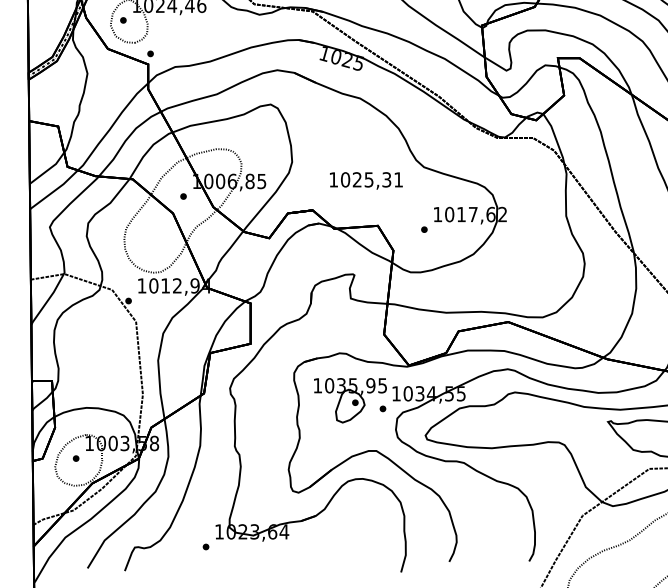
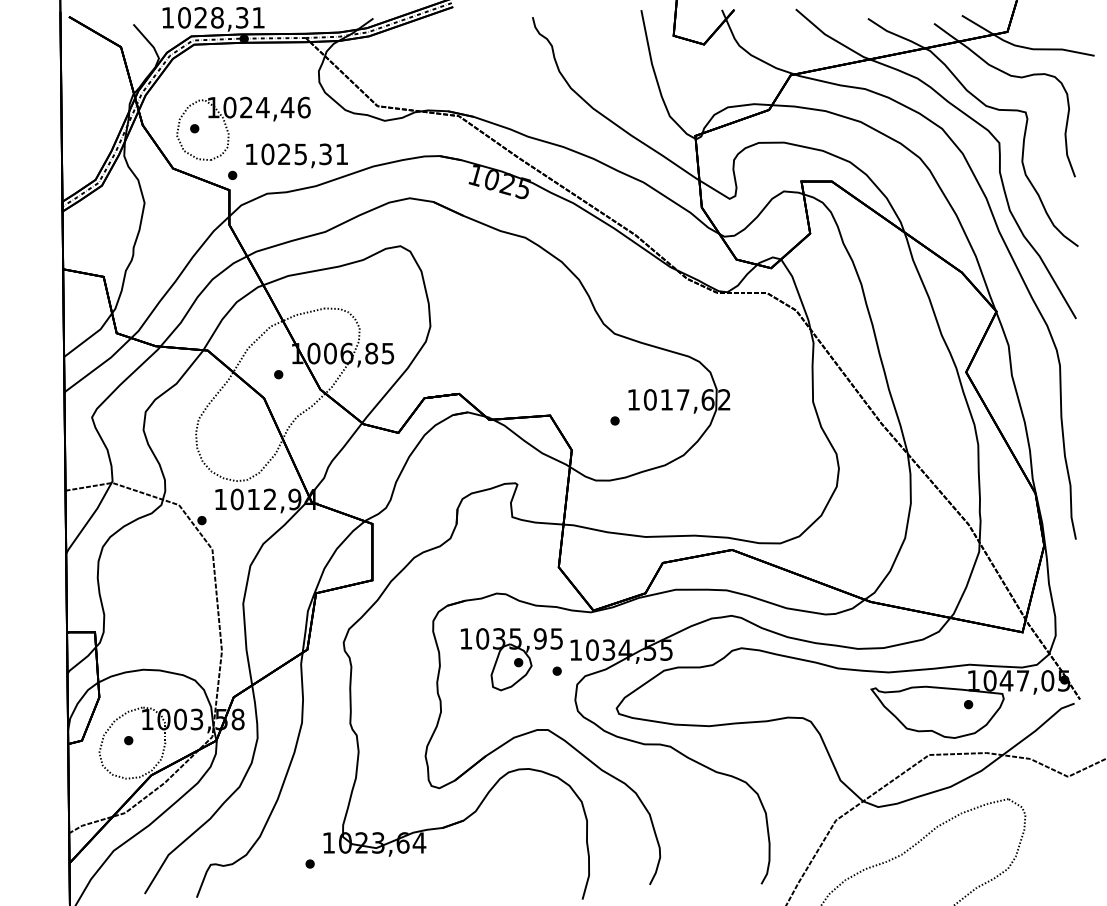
text: (366, 180) -> (296, 155), moved

